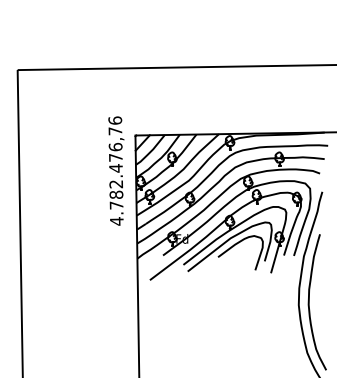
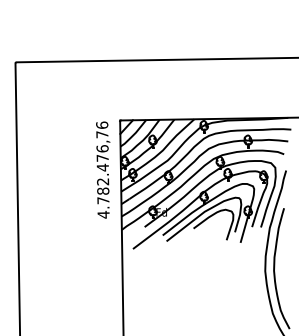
text: (116, 170) -> (103, 169), moved

